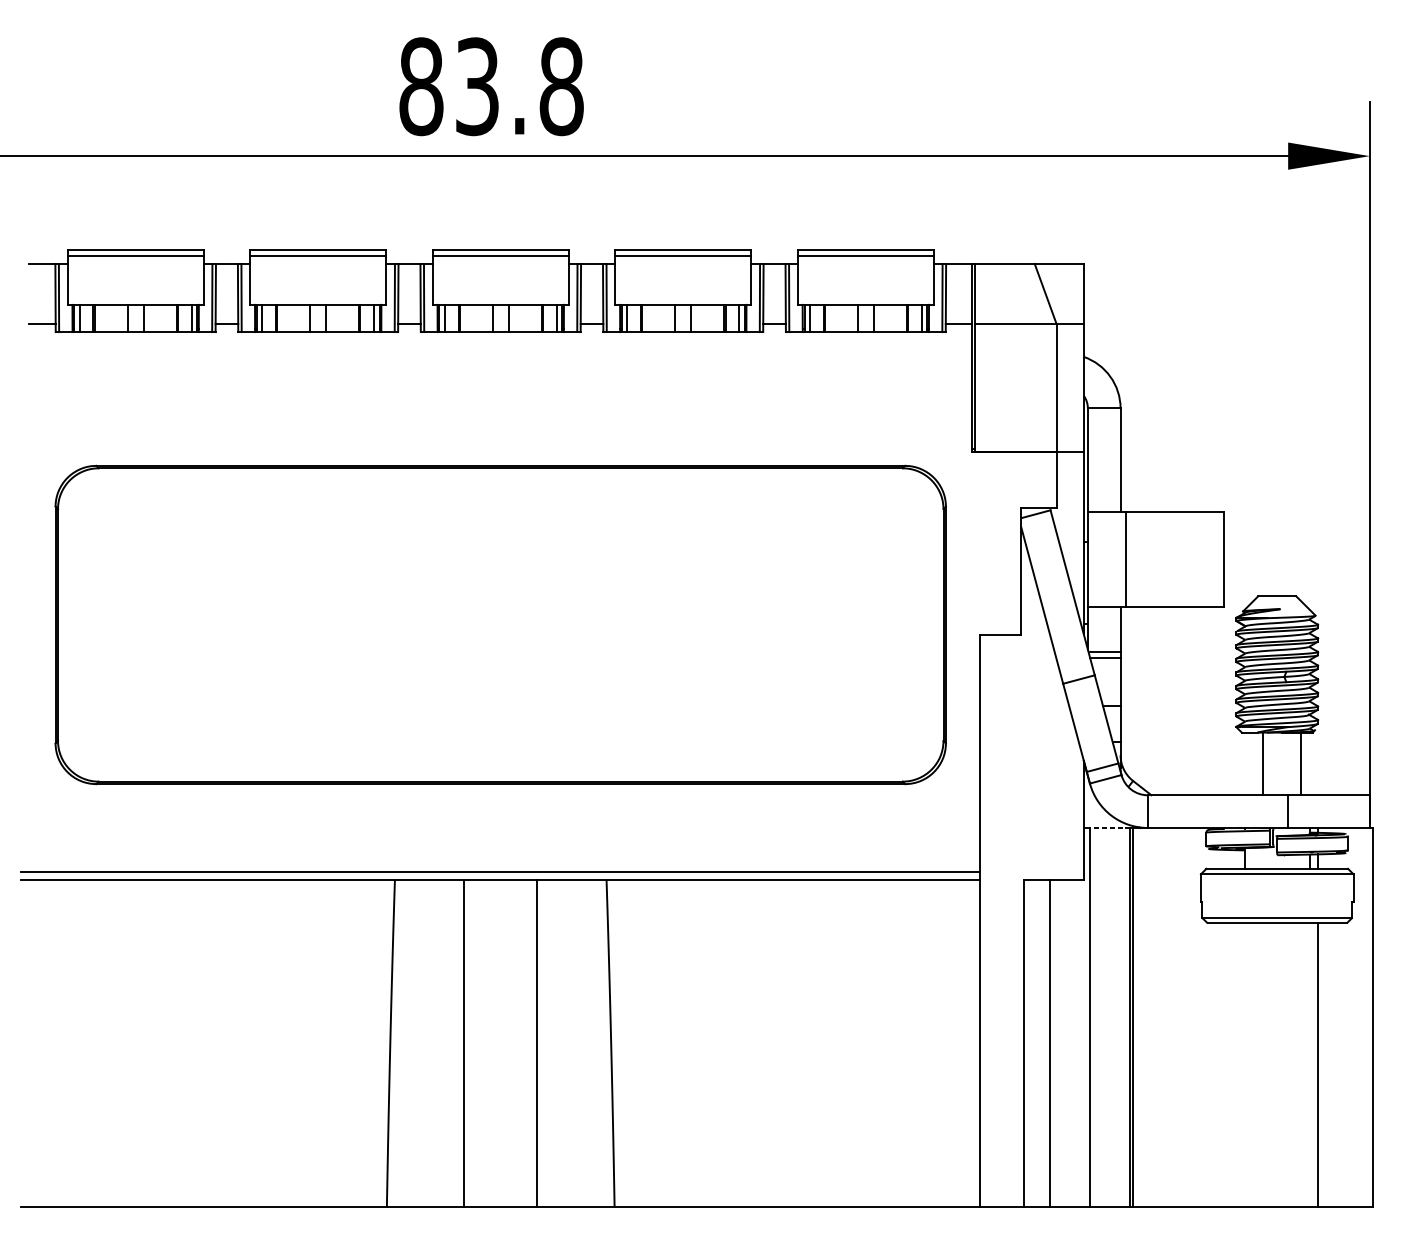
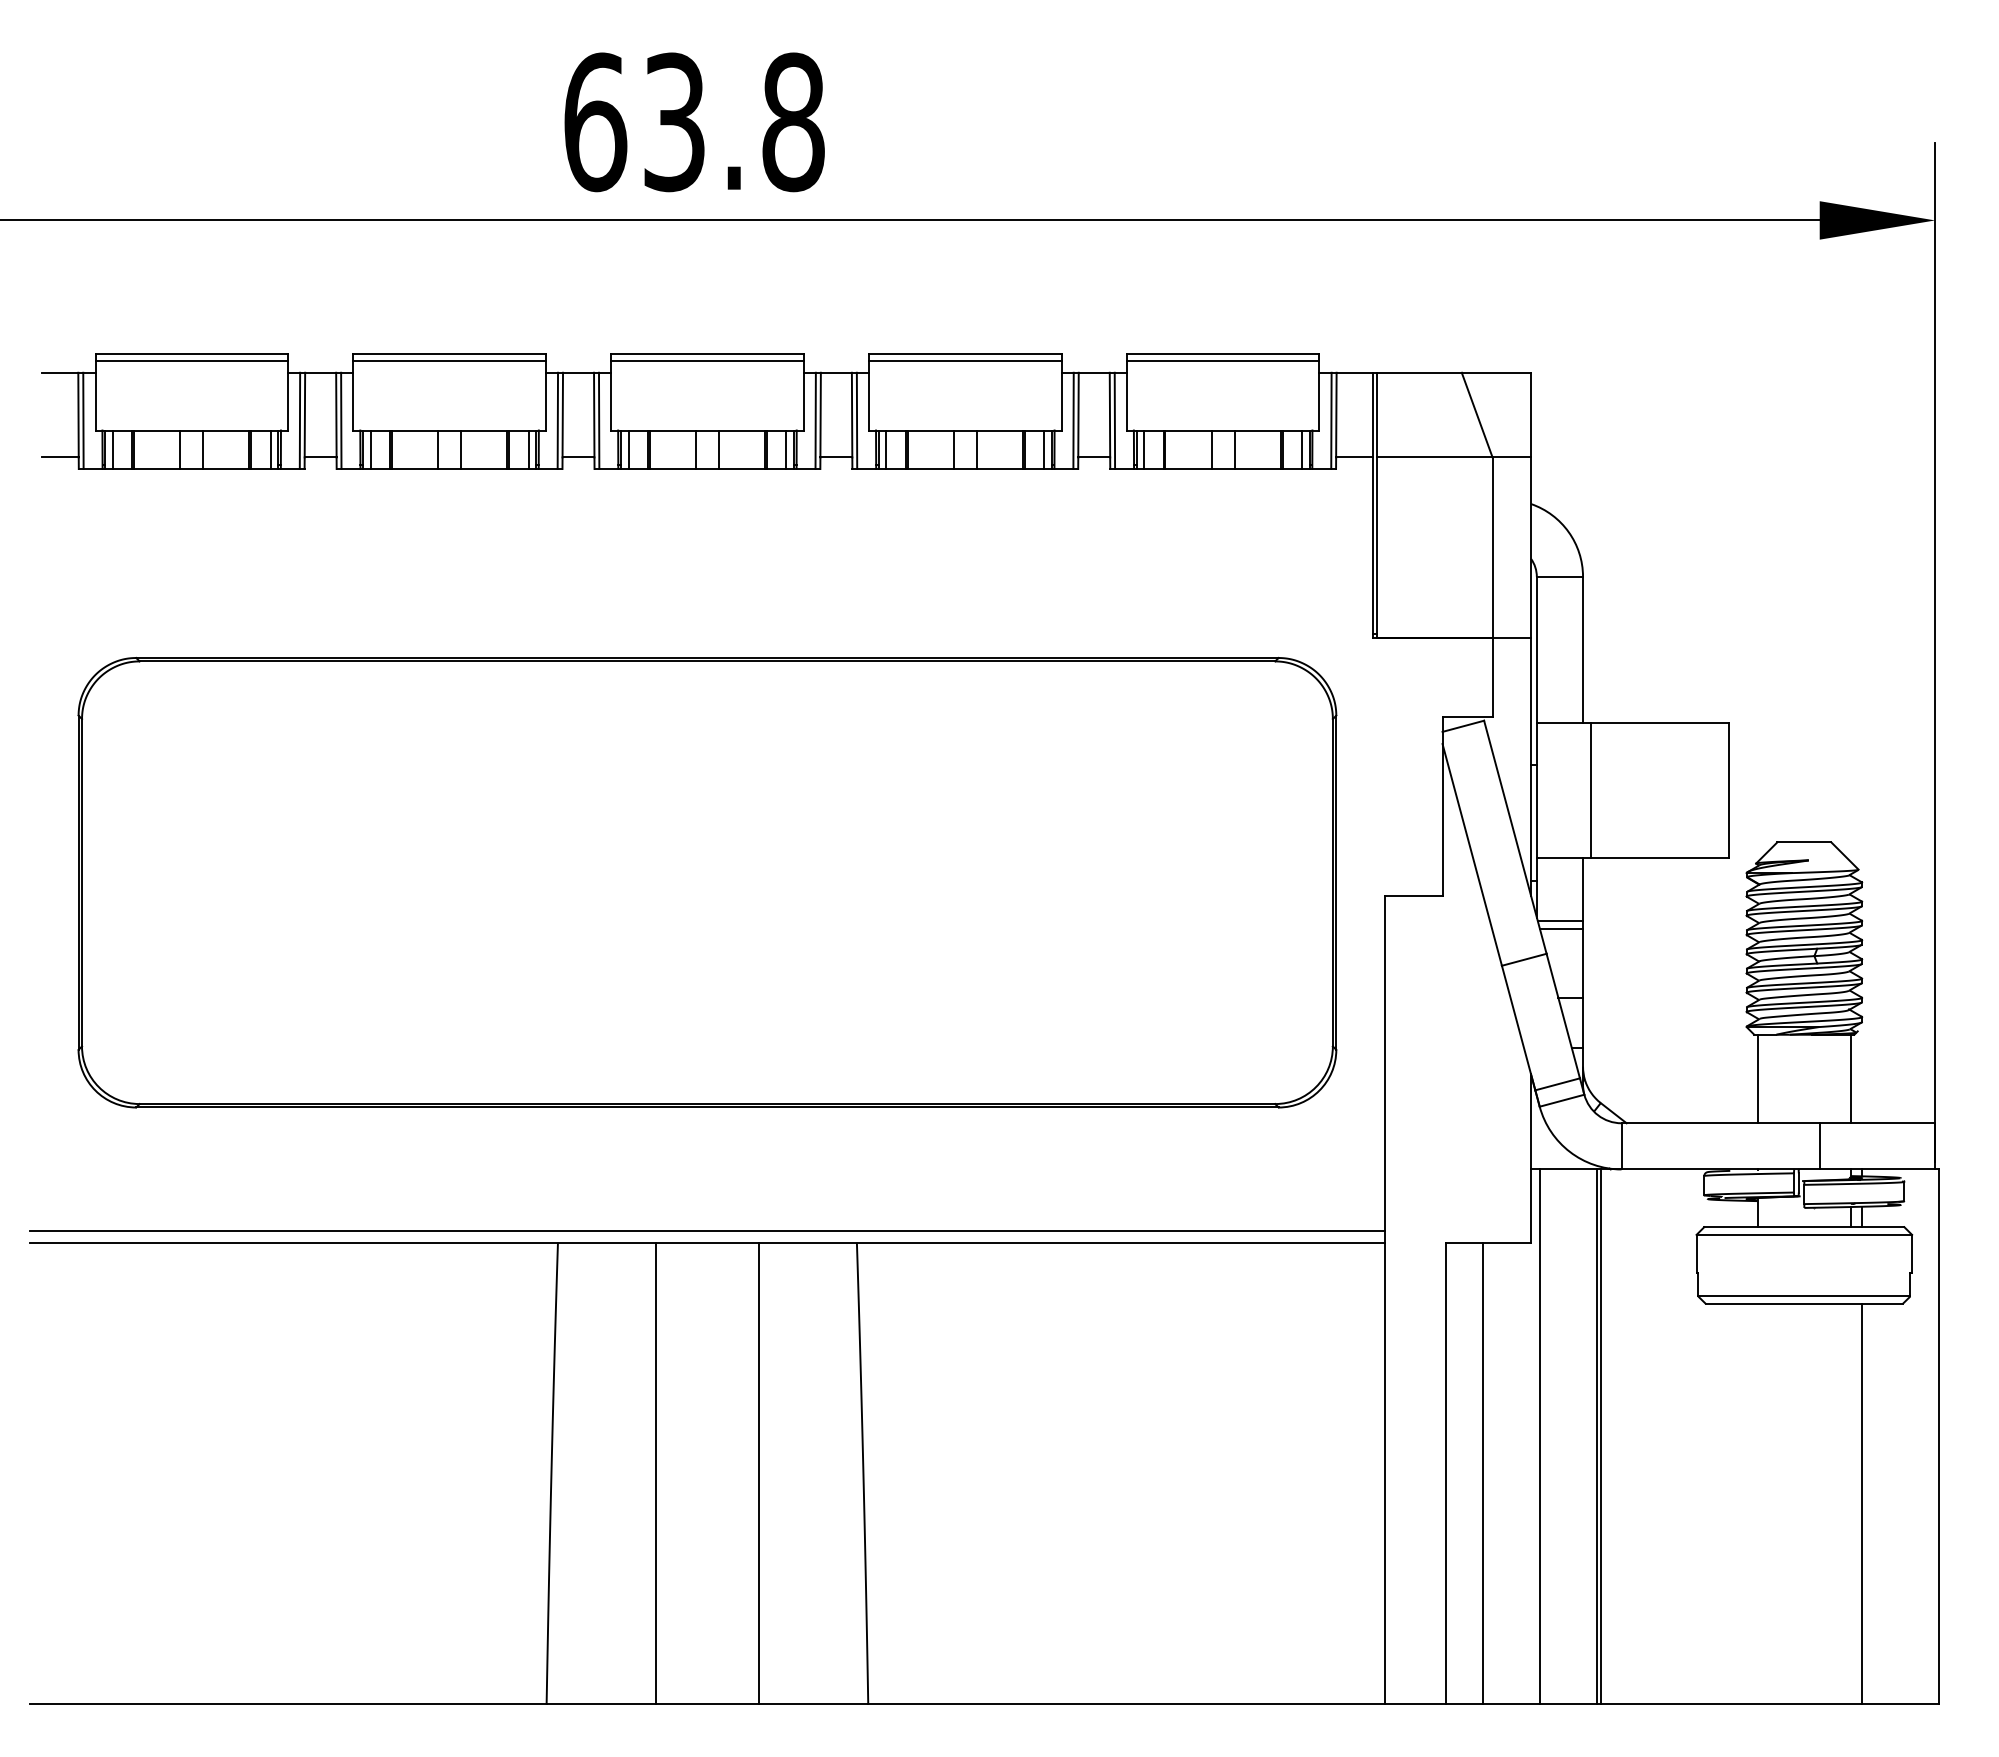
text: (421, 86) -> (595, 122), 83.8 -> 63.8
line: (1263, 763) -> (1850, 1078), moved
line: (1301, 763) -> (1758, 1078), moved
line: (1109, 827) -> (1567, 1169), dashed -> solid

